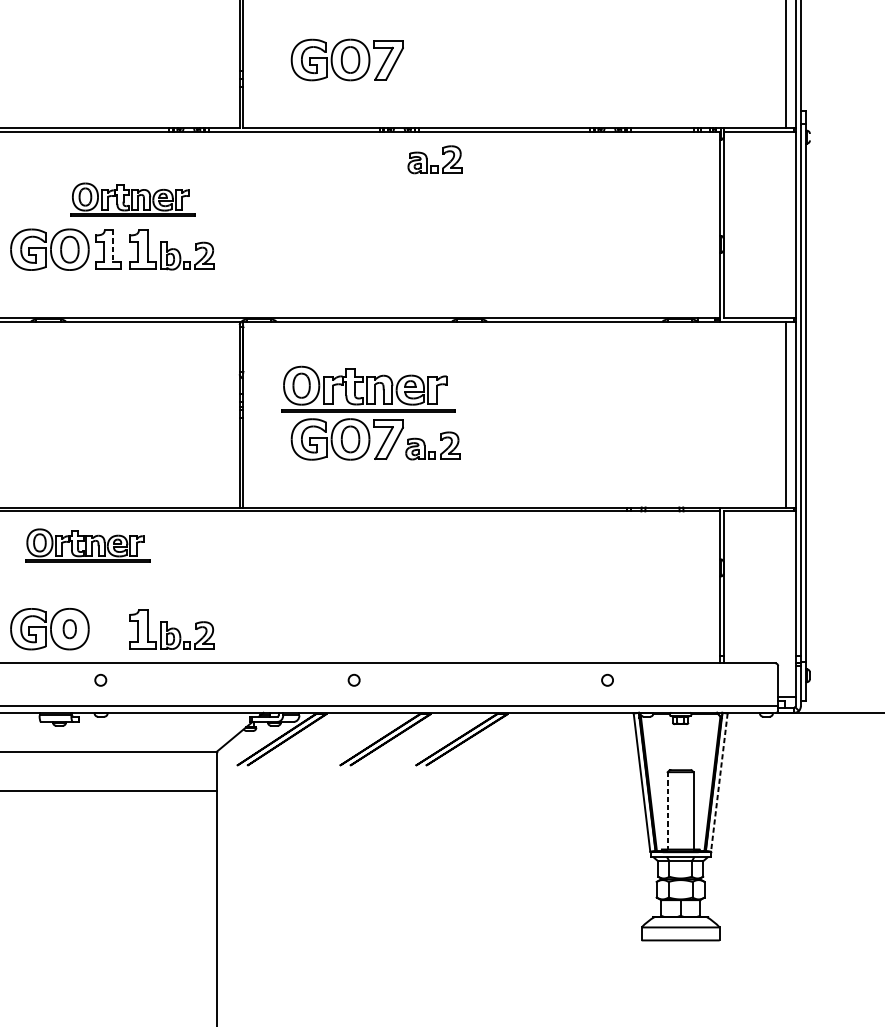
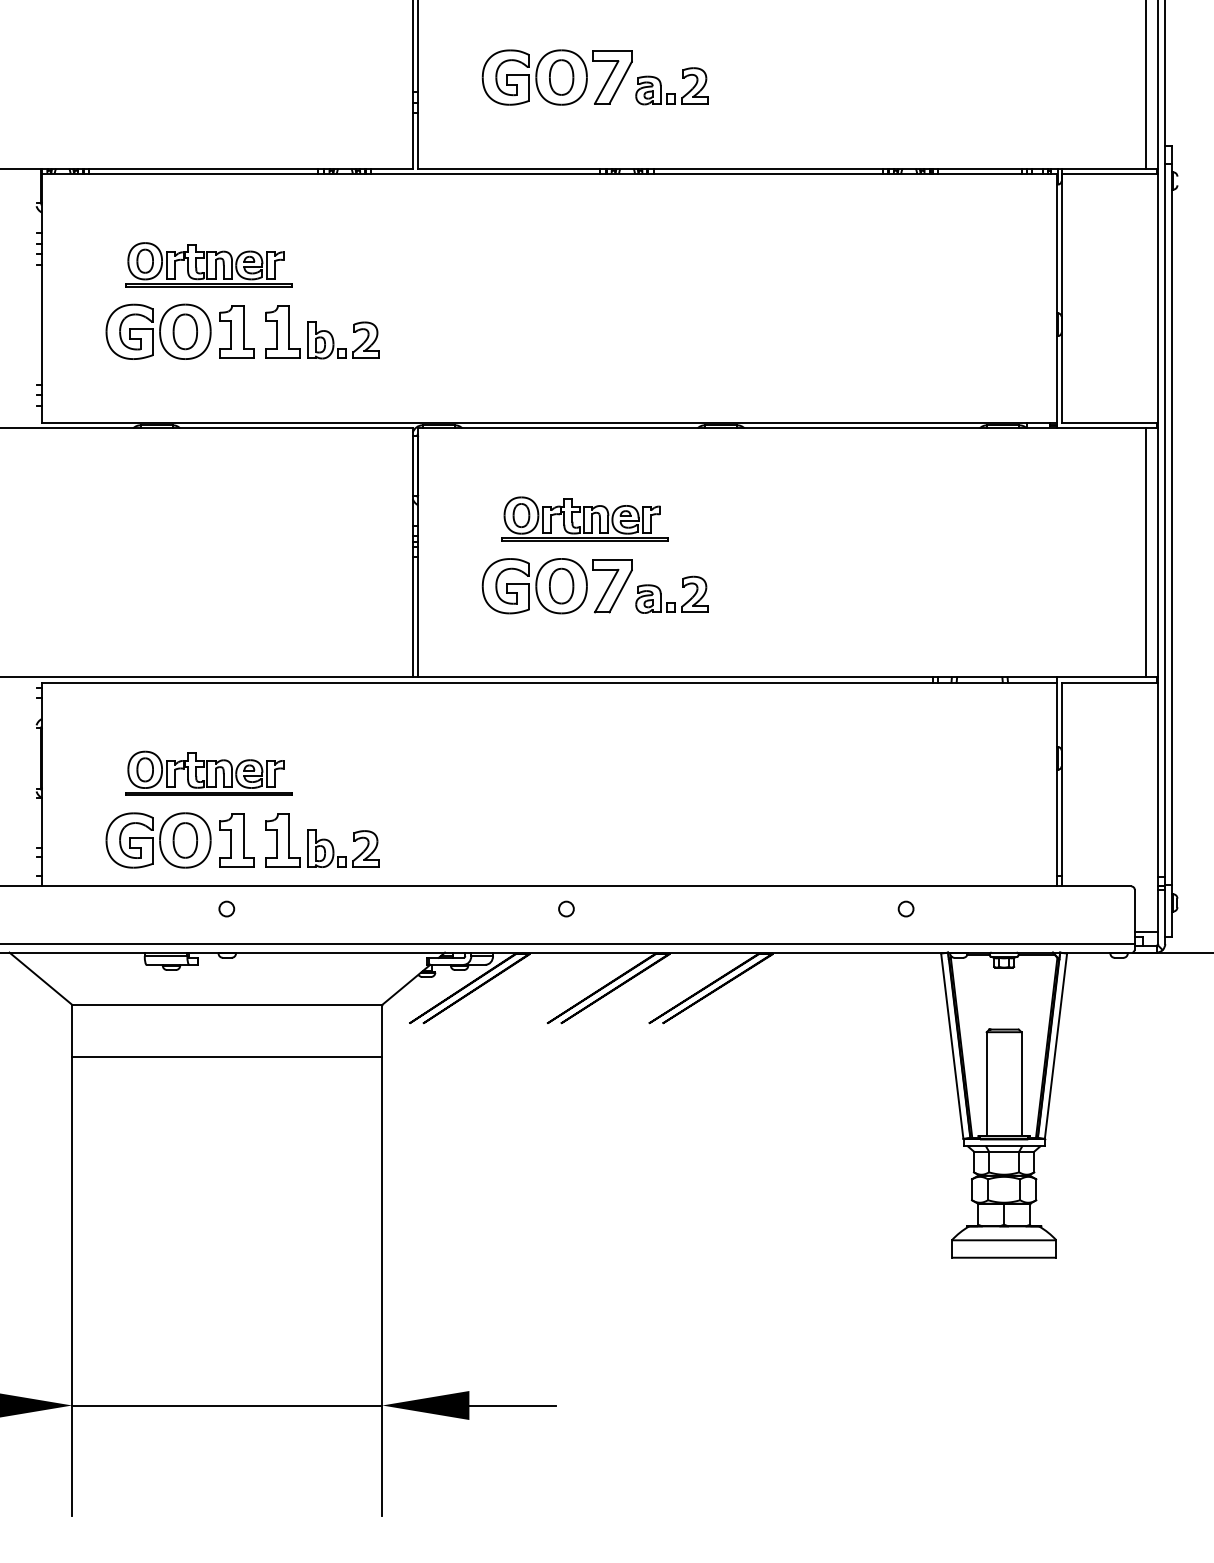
part: (434, 165) -> (671, 93), moved
part: (132, 199) -> (208, 264), moved
line: (113, 246) -> (243, 327), dashed -> solid
part: (367, 388) -> (584, 518), size x0.71
part: (87, 544) -> (208, 772), moved
part: (69, 629) -> (184, 840), size x1.43
part: (108, 629) -> (236, 840), added
line: (718, 782) -> (1055, 1046), dashed -> solid
line: (667, 811) -> (986, 1084), dashed -> solid

